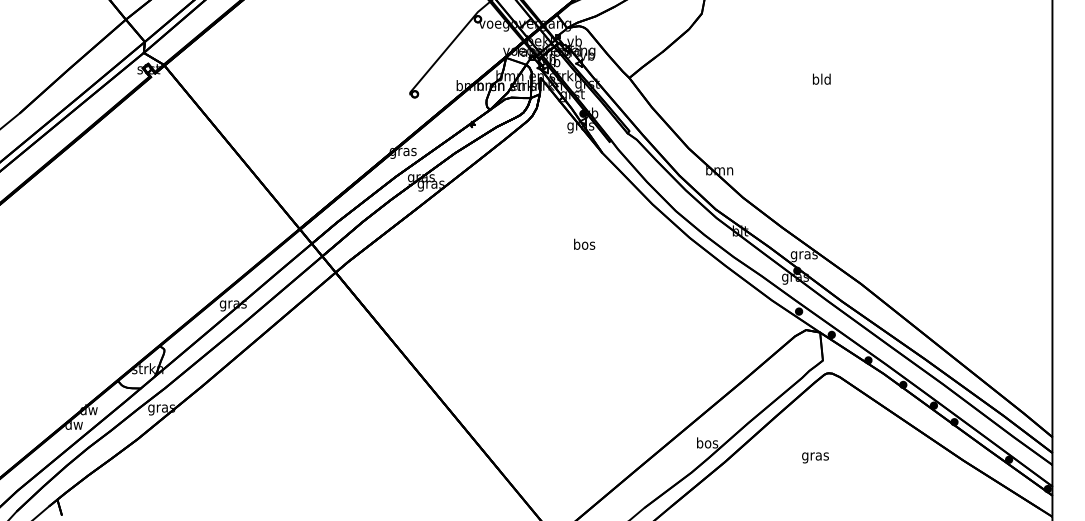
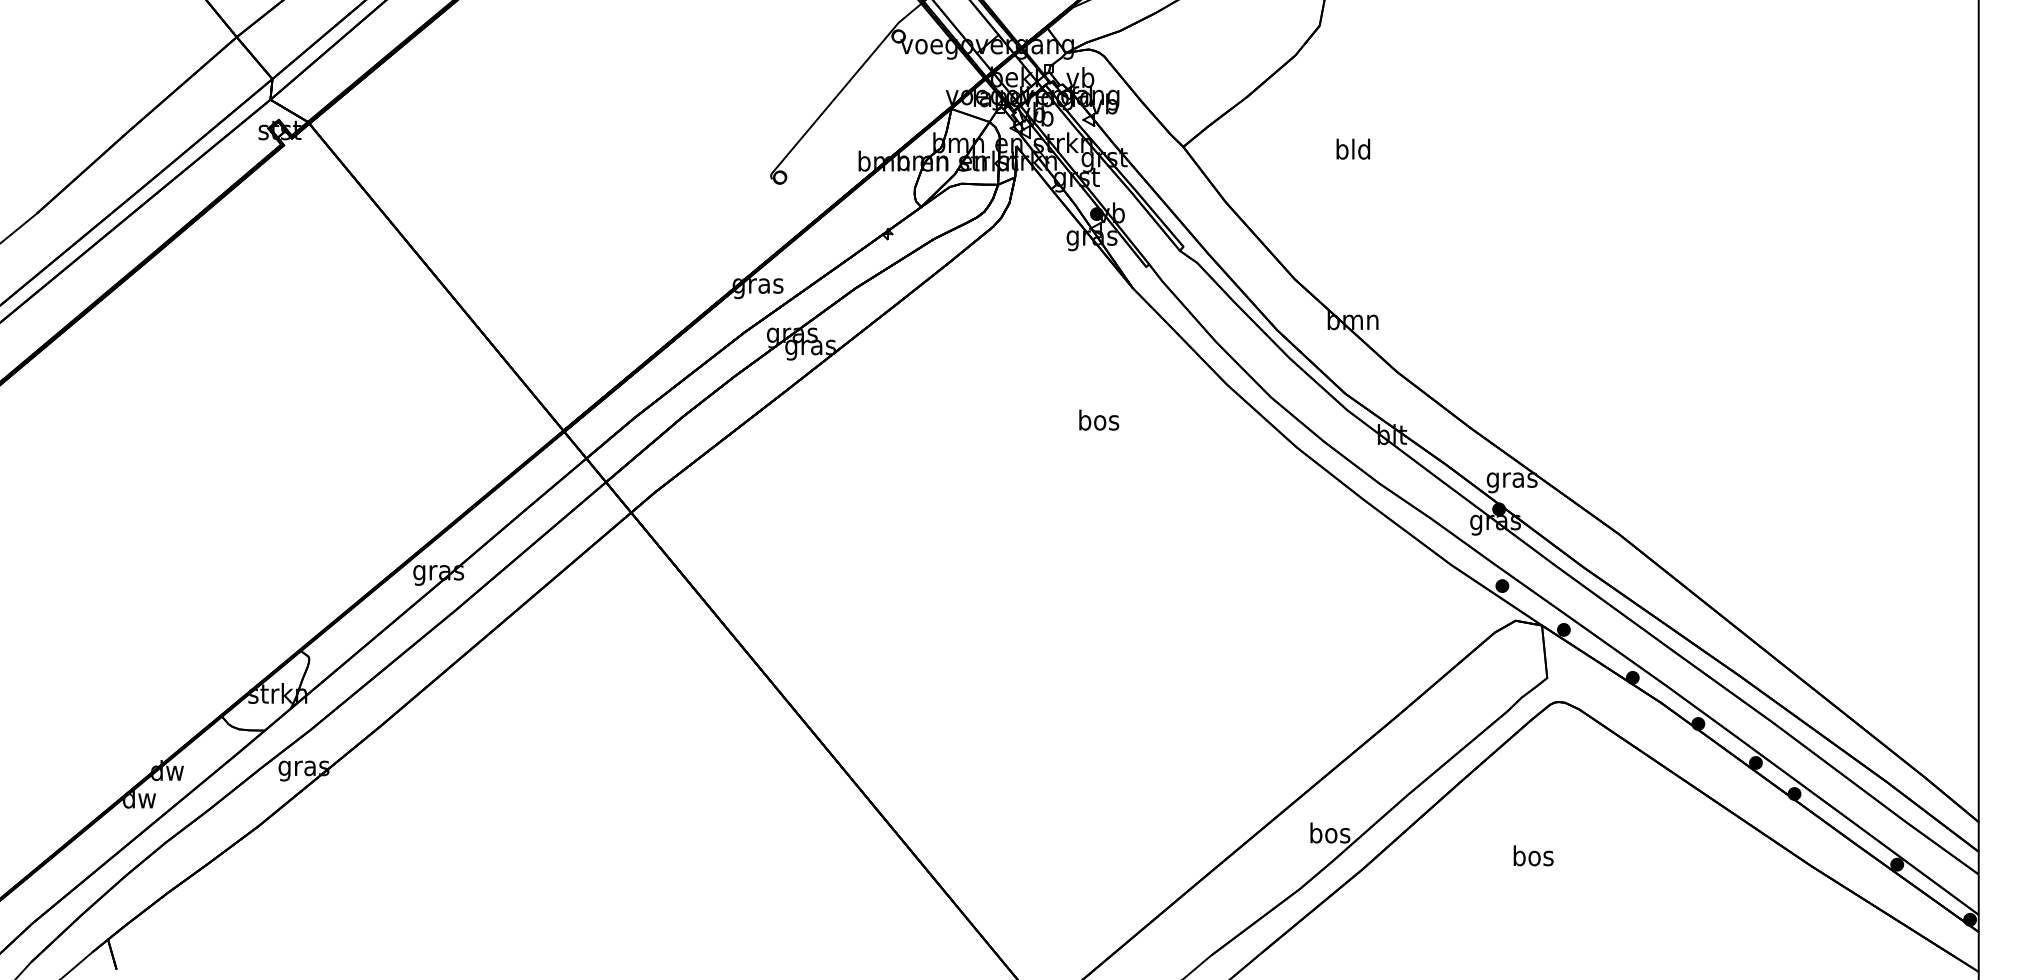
text: (821, 78) -> (1352, 147), moved
text: (584, 243) -> (1098, 418), moved
text: (815, 456) -> (1533, 858), gras -> bos

